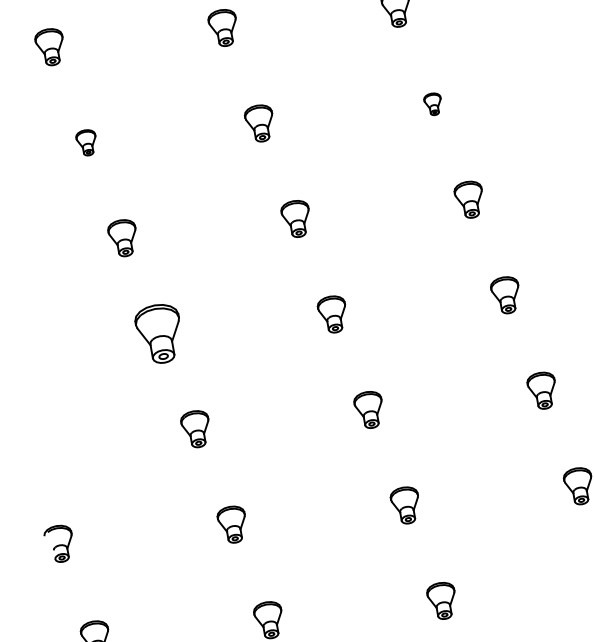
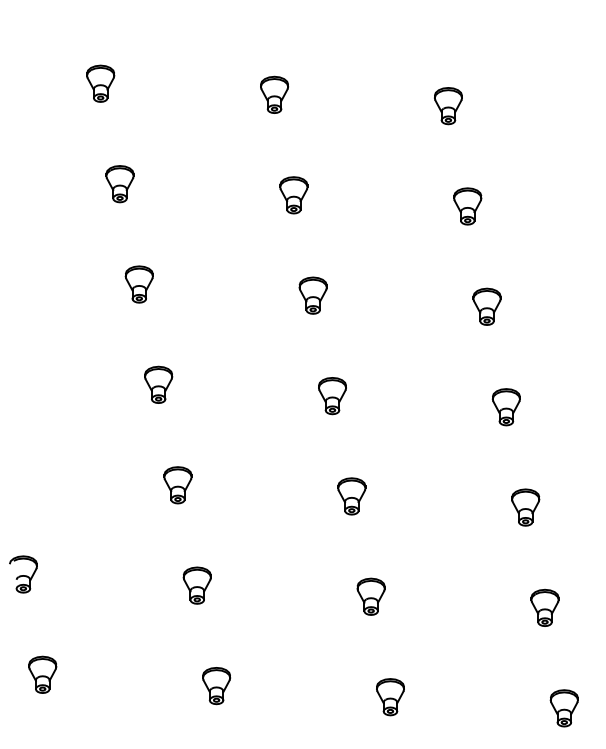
part: (433, 104) -> (467, 206), size x1.67
part: (86, 143) -> (119, 184), size x1.43
part: (159, 333) -> (158, 384), size x0.62

